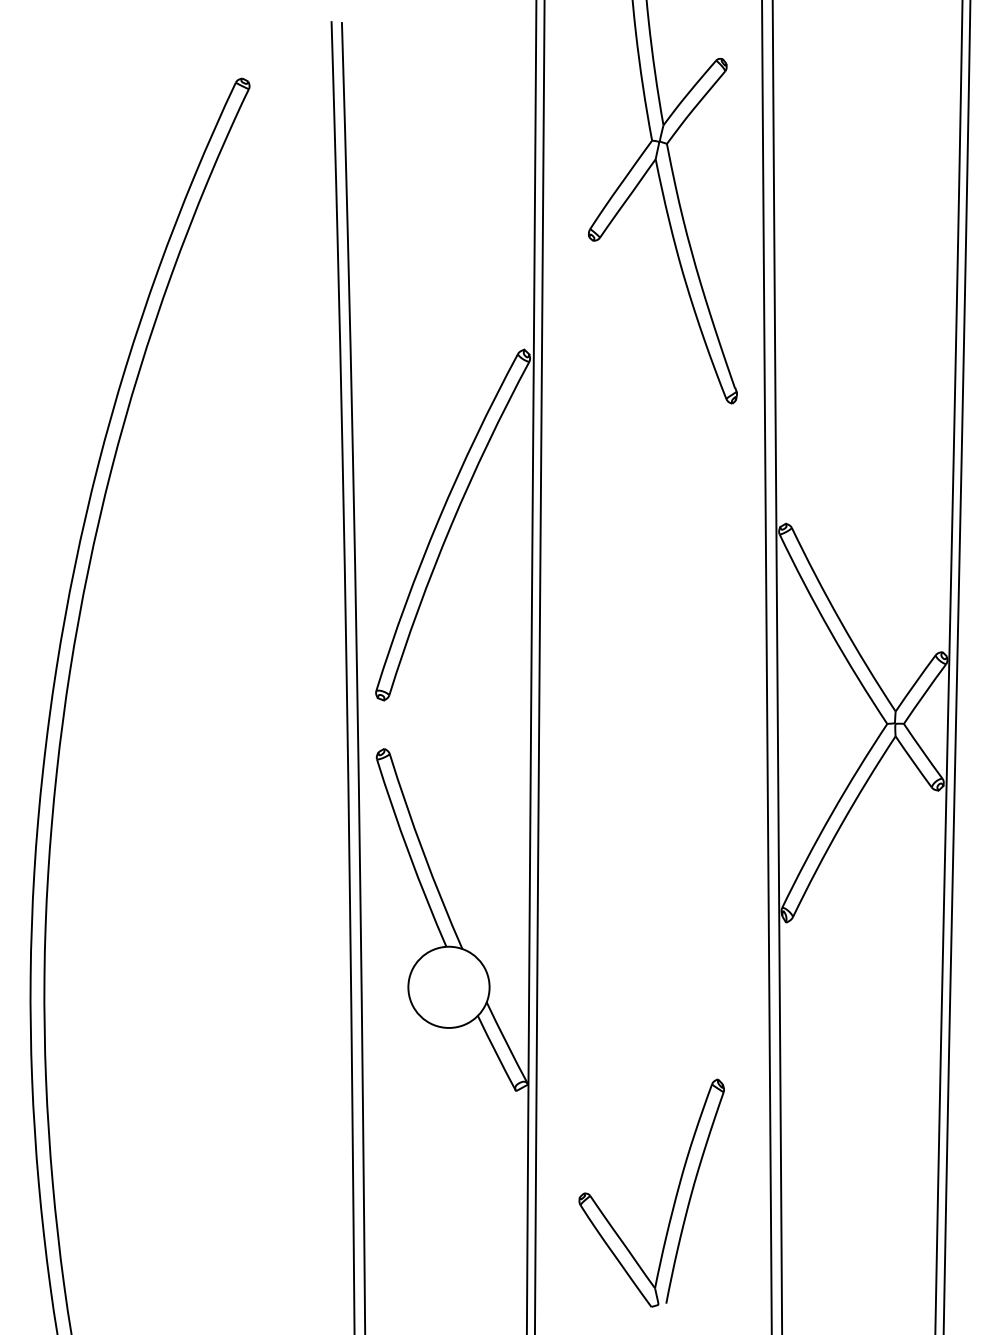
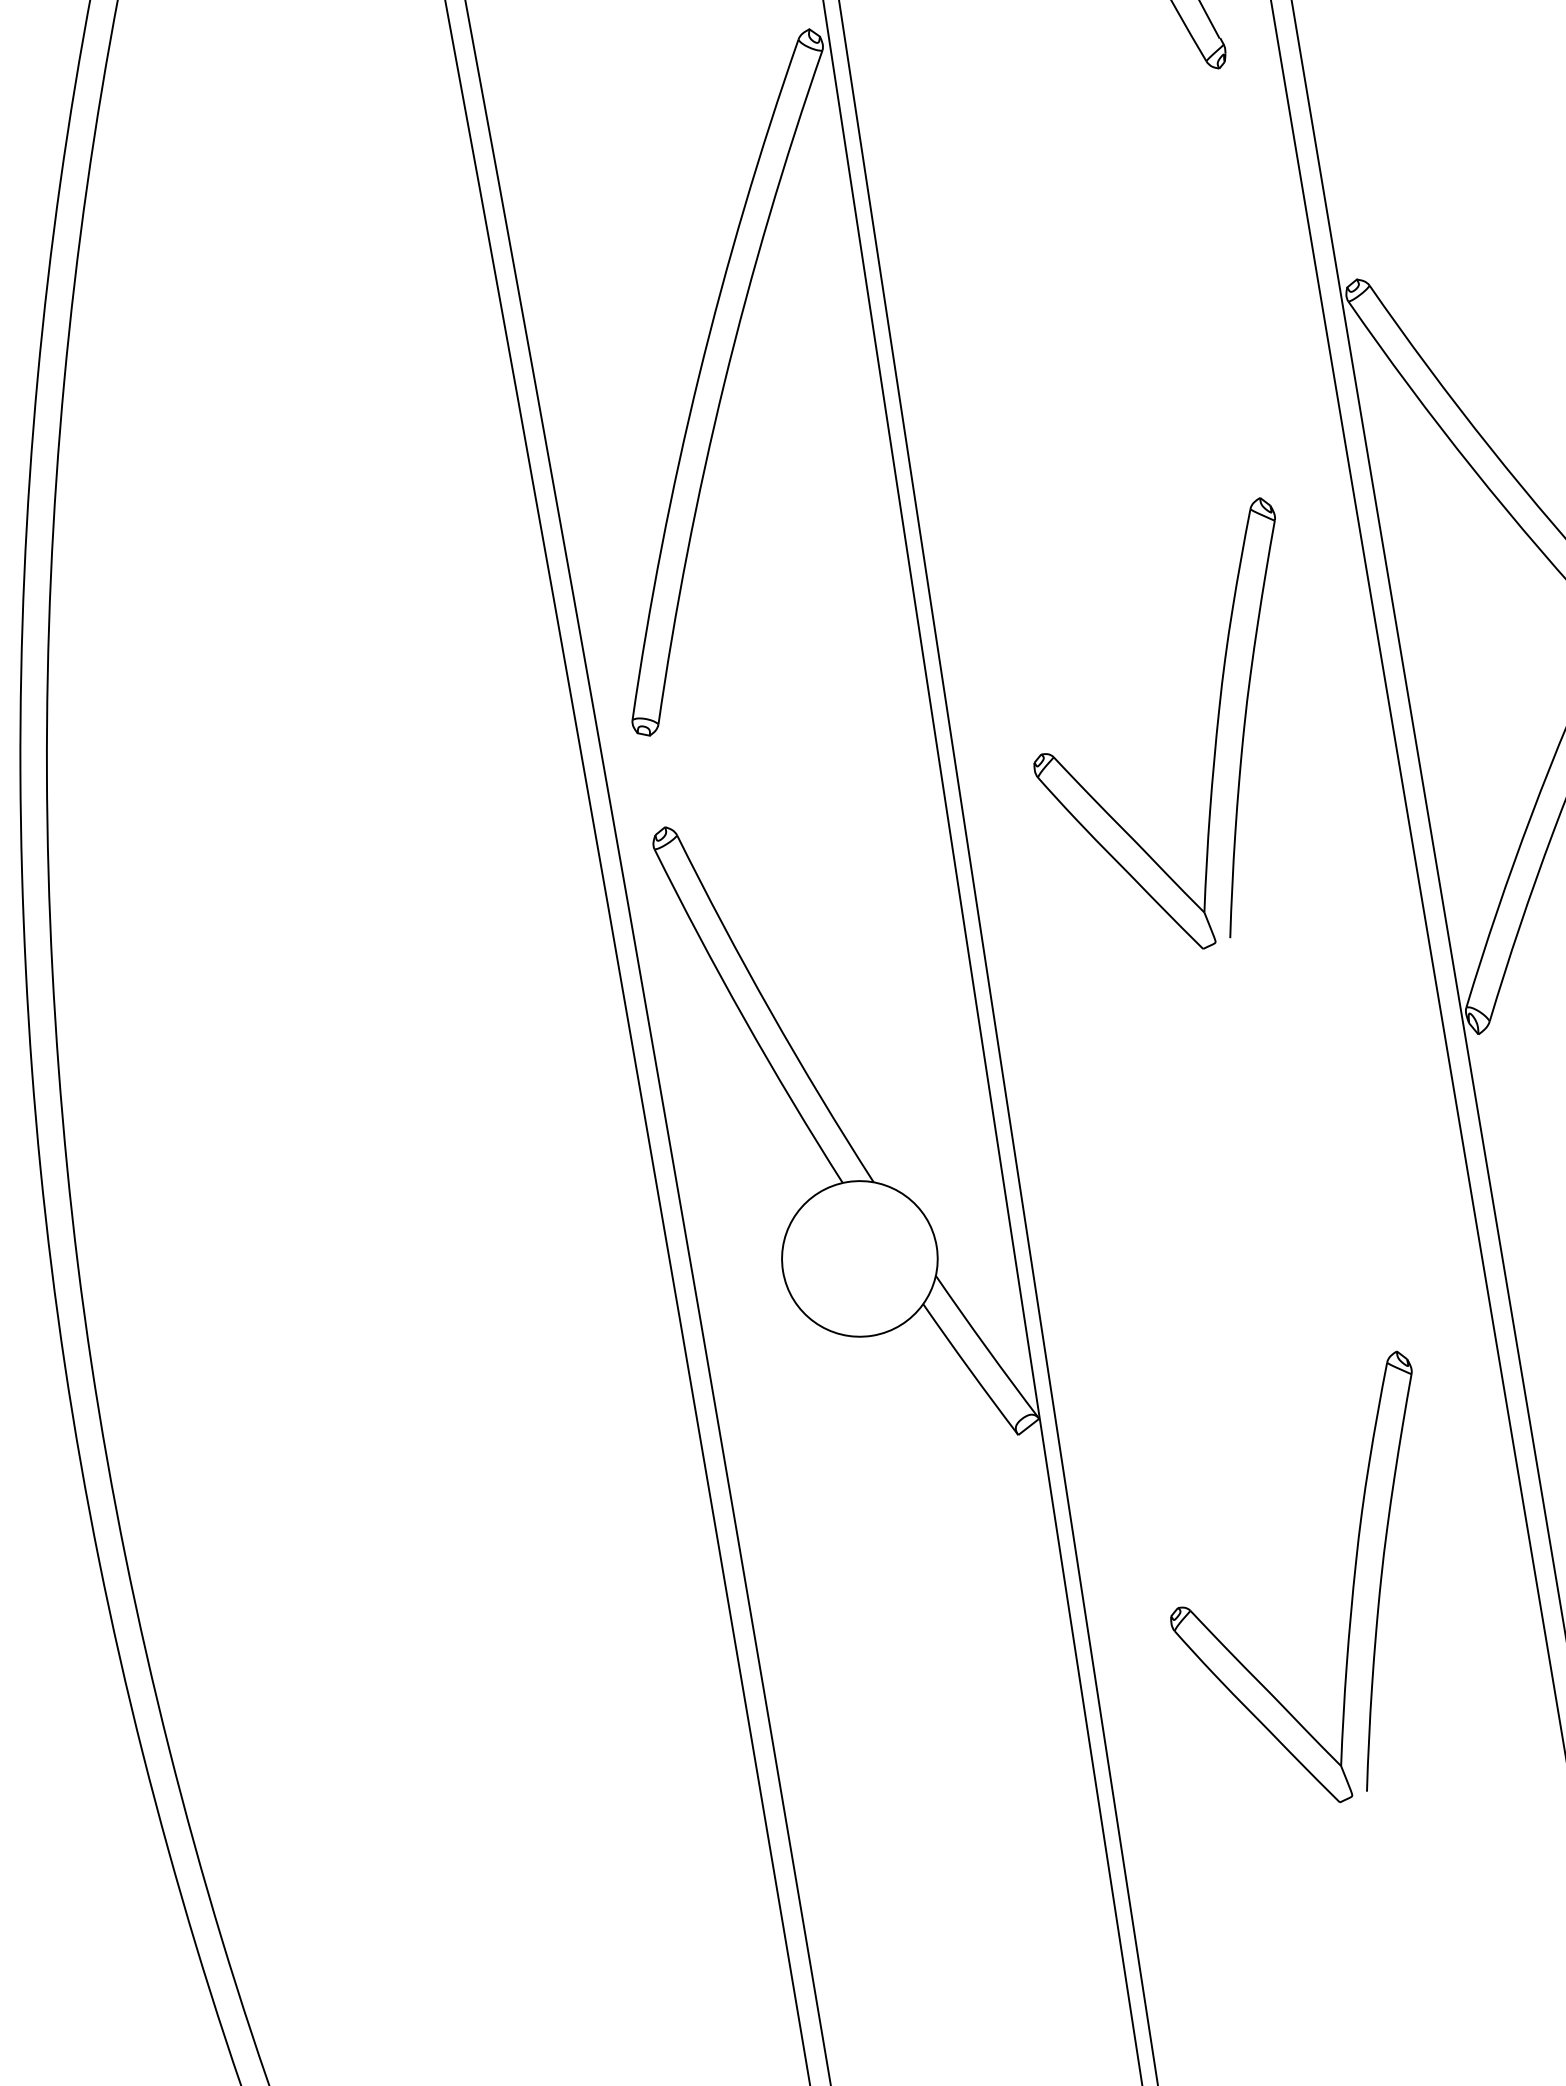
part: (674, 747) -> (1213, 736), added

